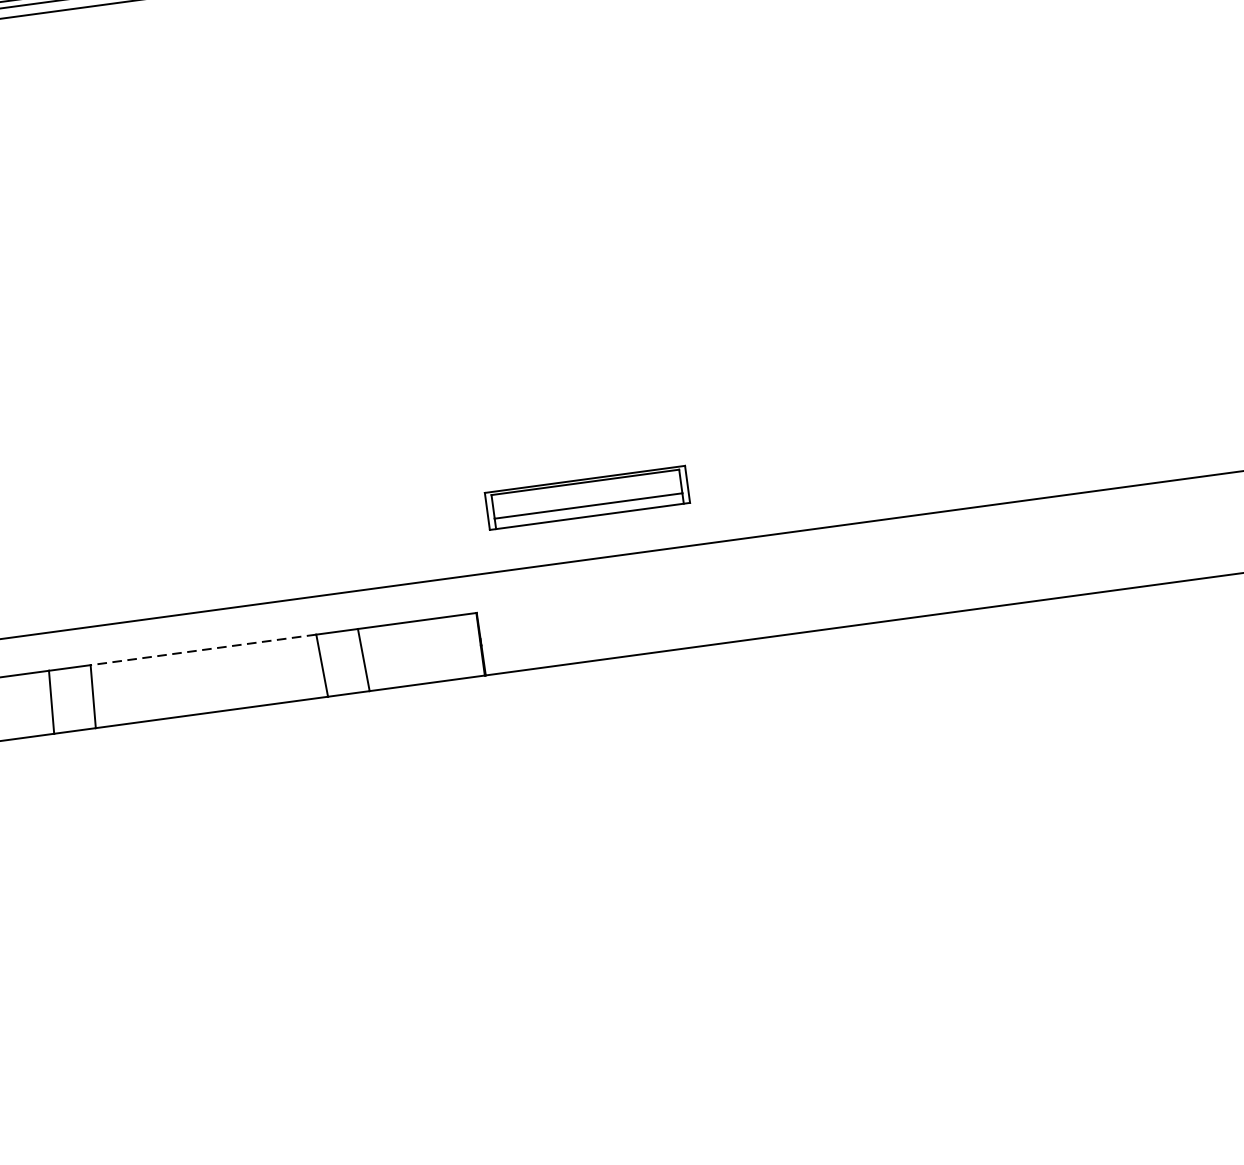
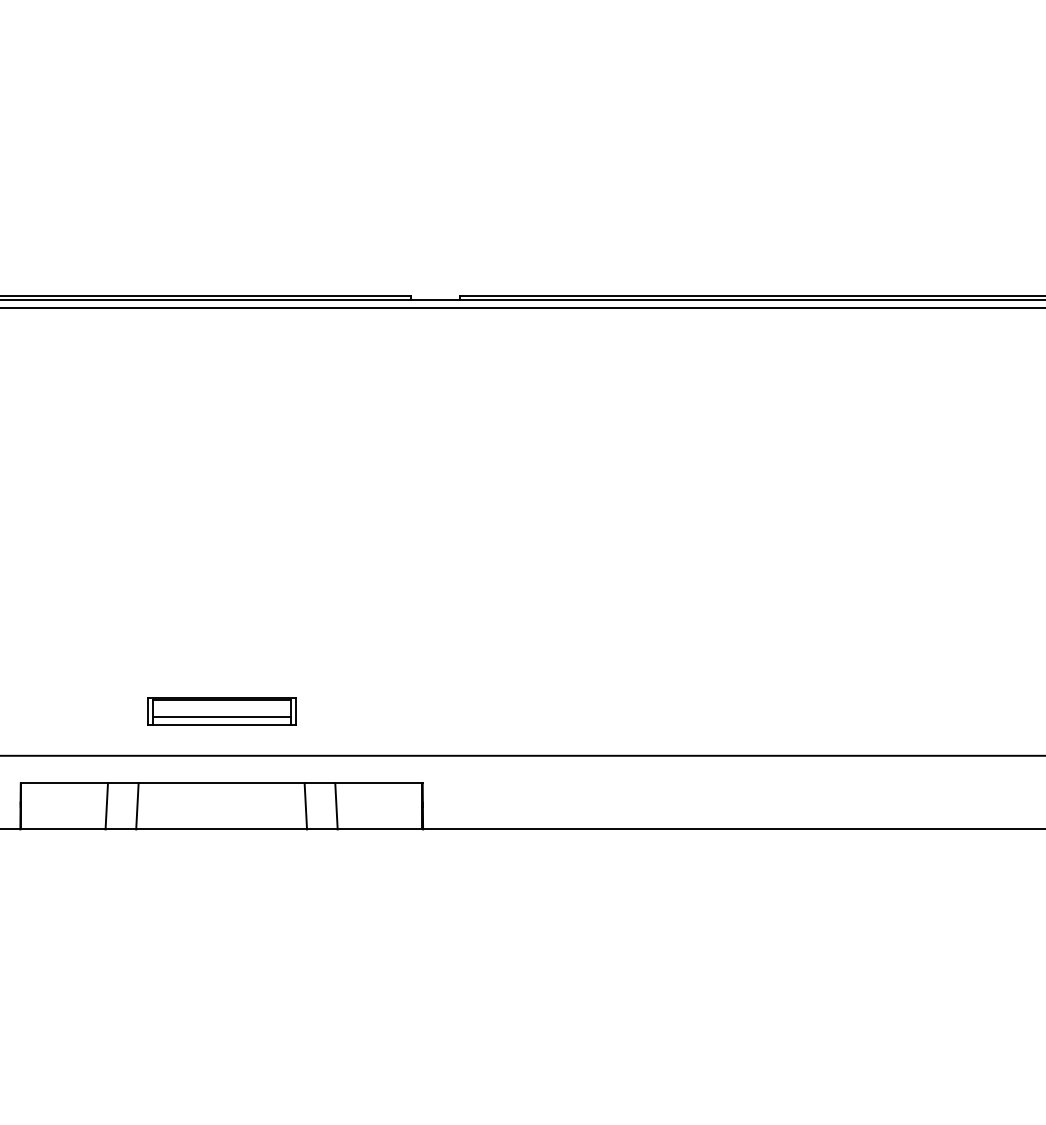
part: (587, 498) -> (221, 711), moved
line: (203, 650) -> (221, 783), dashed -> solid

